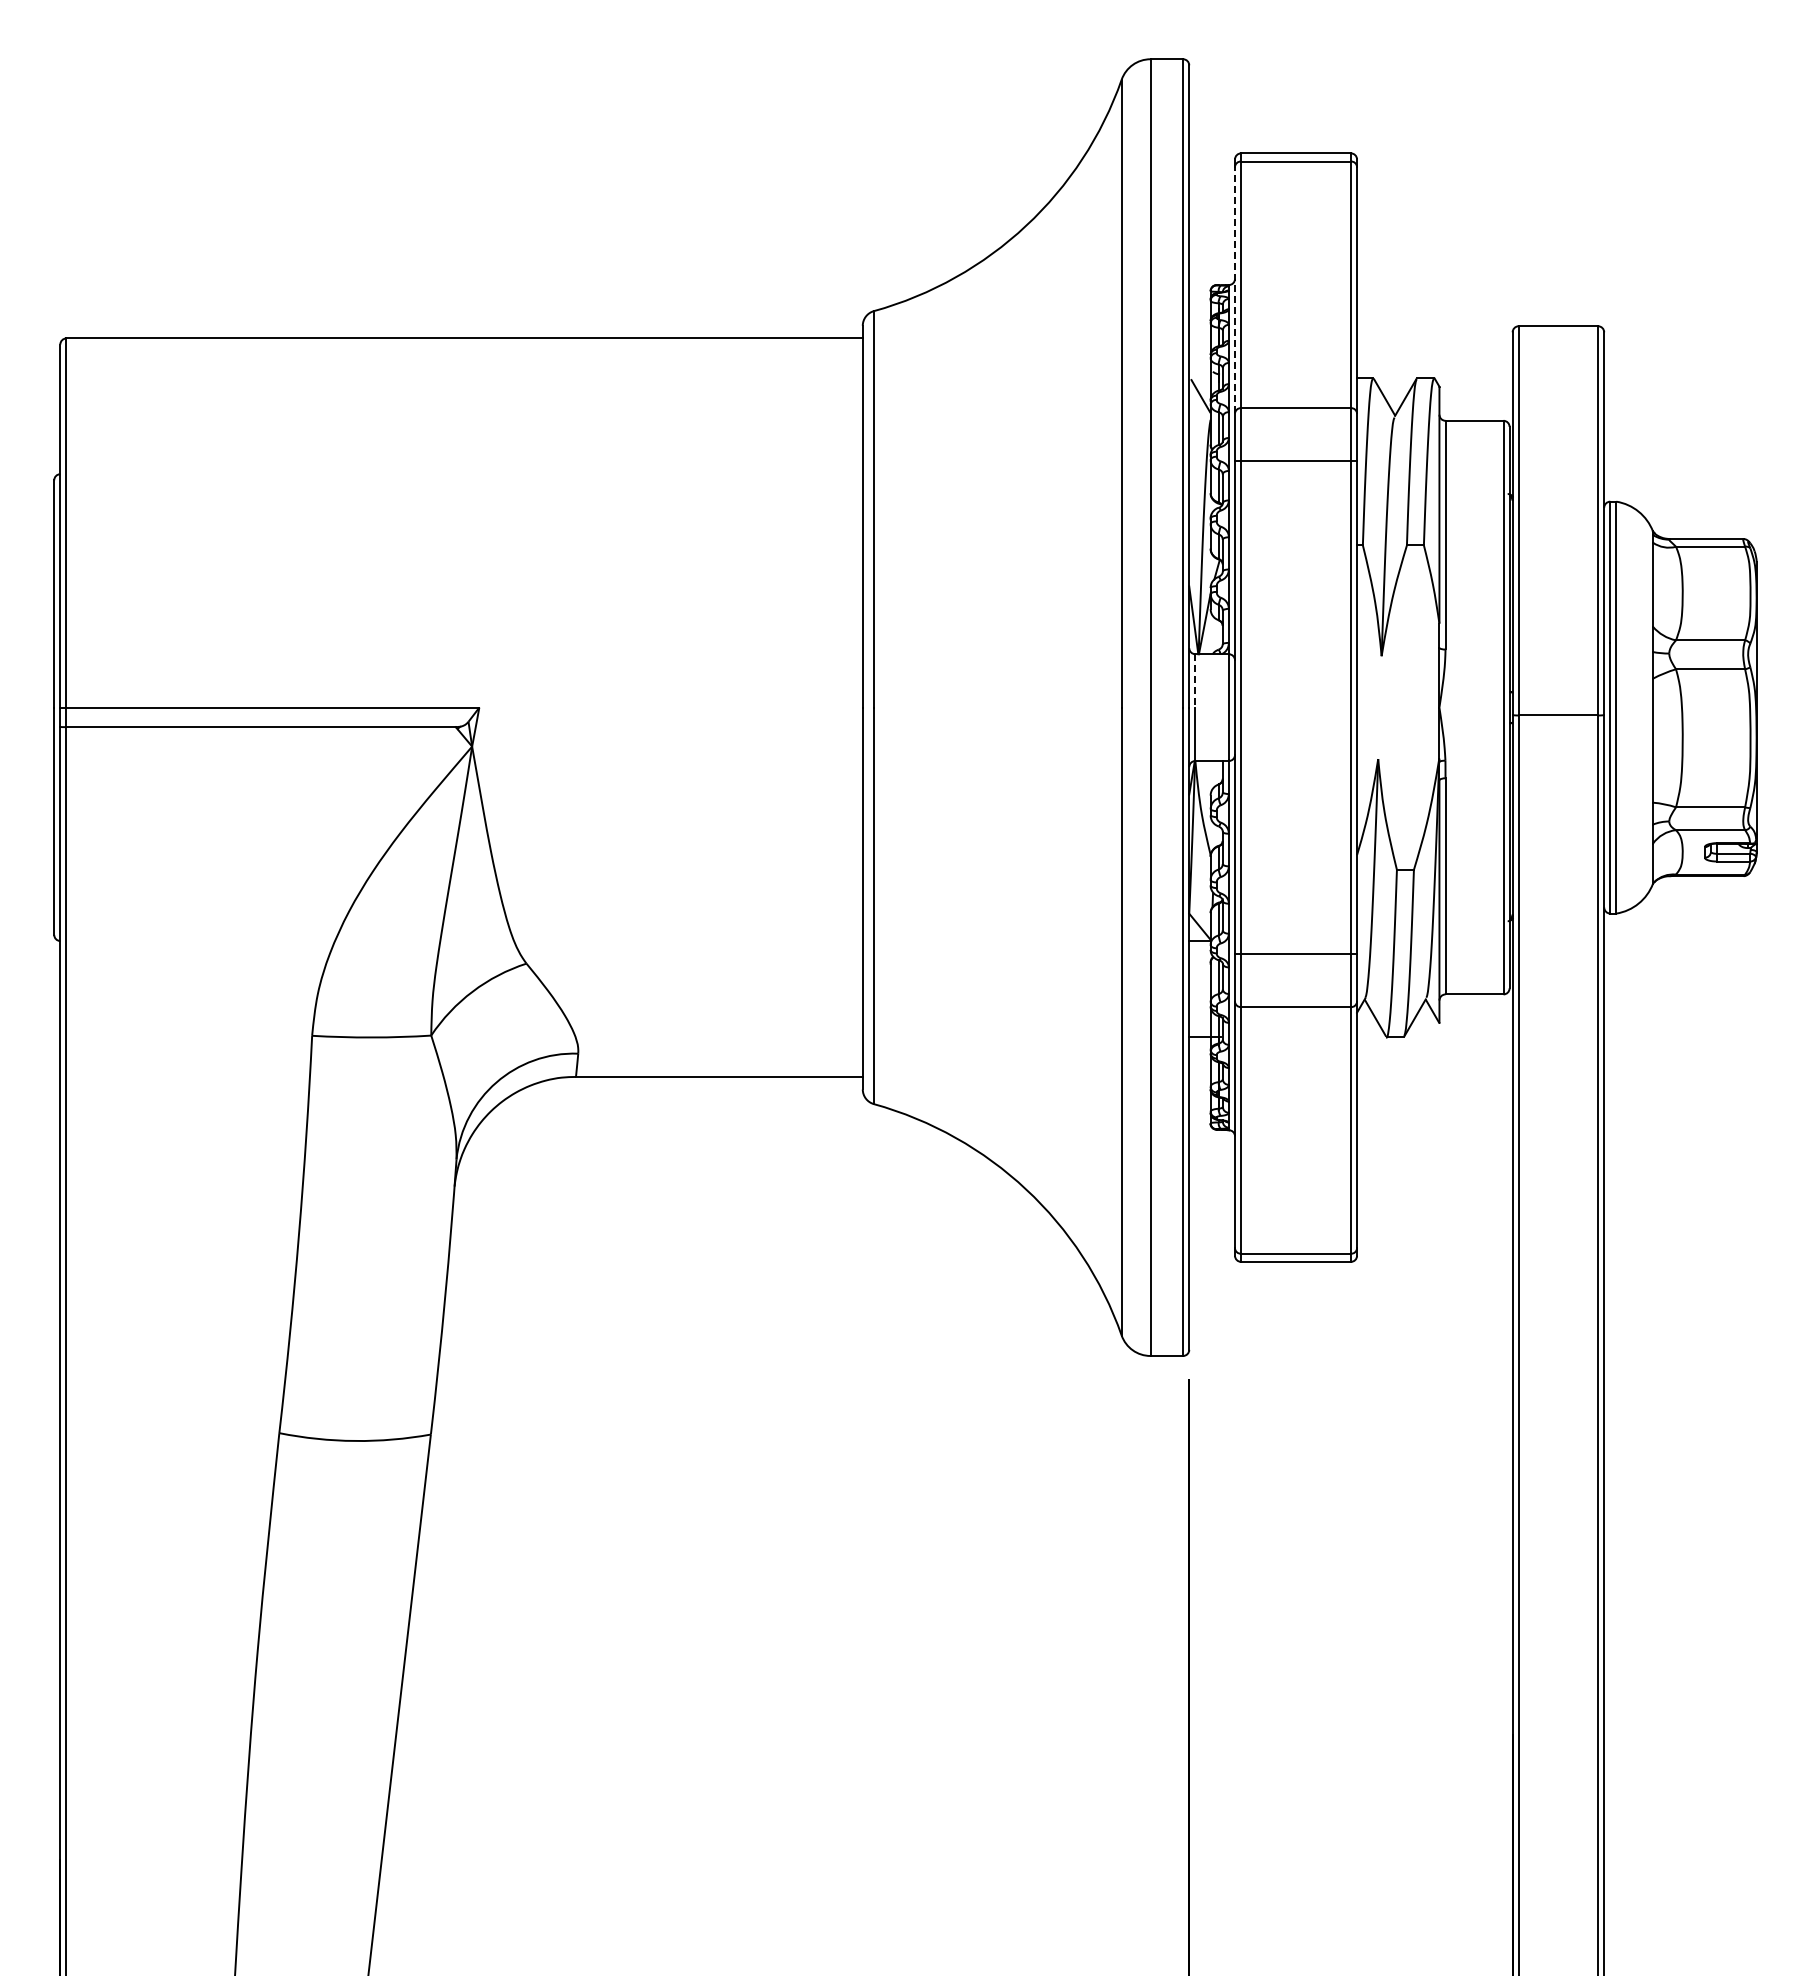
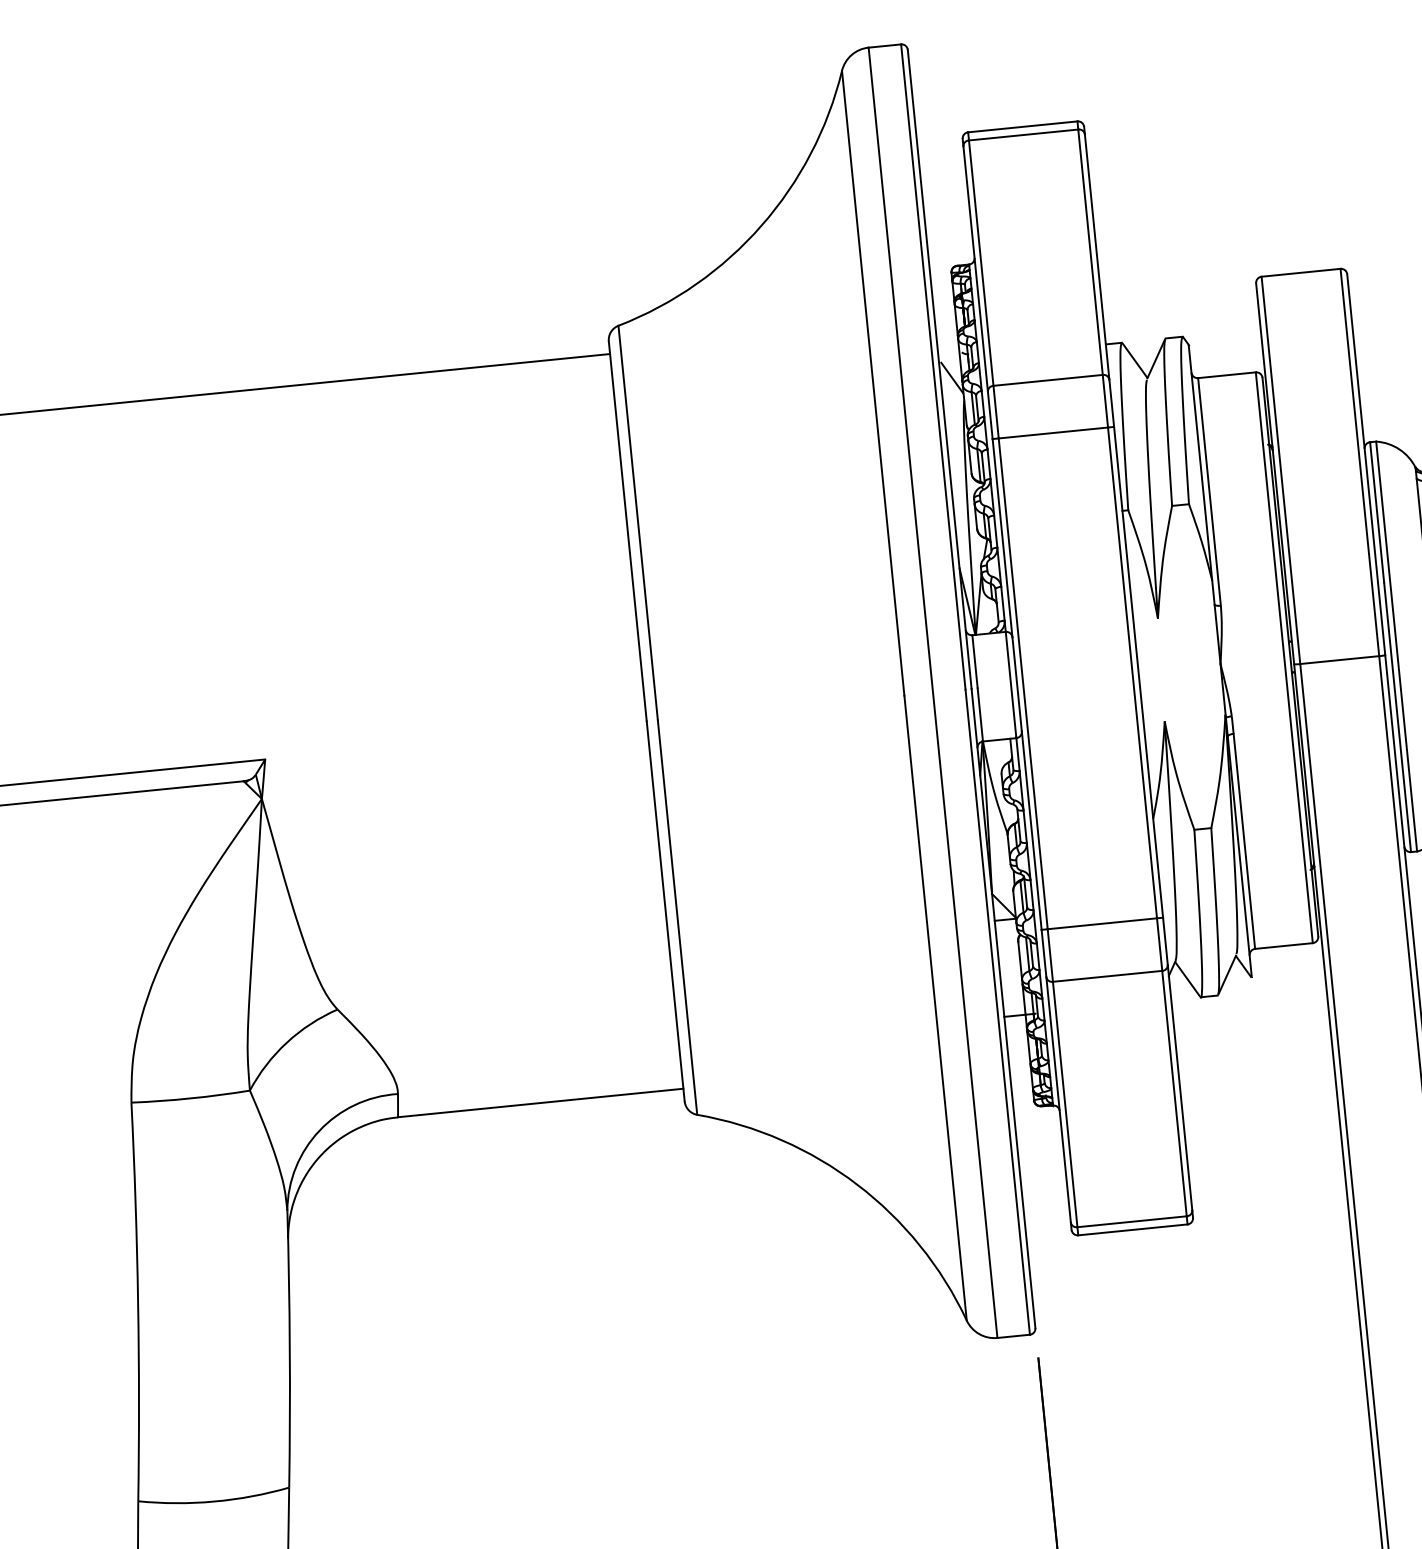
line: (1235, 289) -> (976, 268), dashed -> solid
line: (1195, 680) -> (975, 661), dashed -> solid

